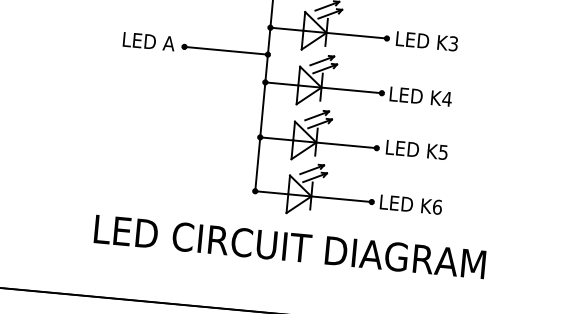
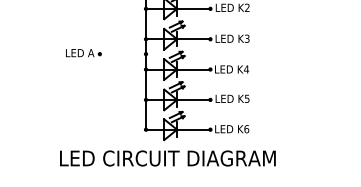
line: (225, 51) -> (122, 54), removed

